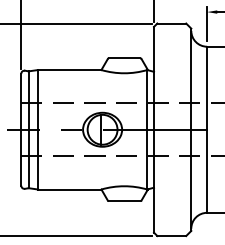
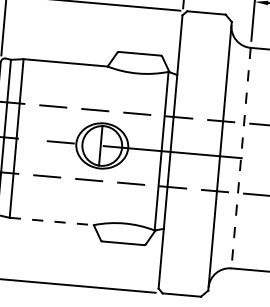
line: (207, 130) -> (241, 159), solid -> dashed
line: (69, 189) -> (51, 221), solid -> dashed

